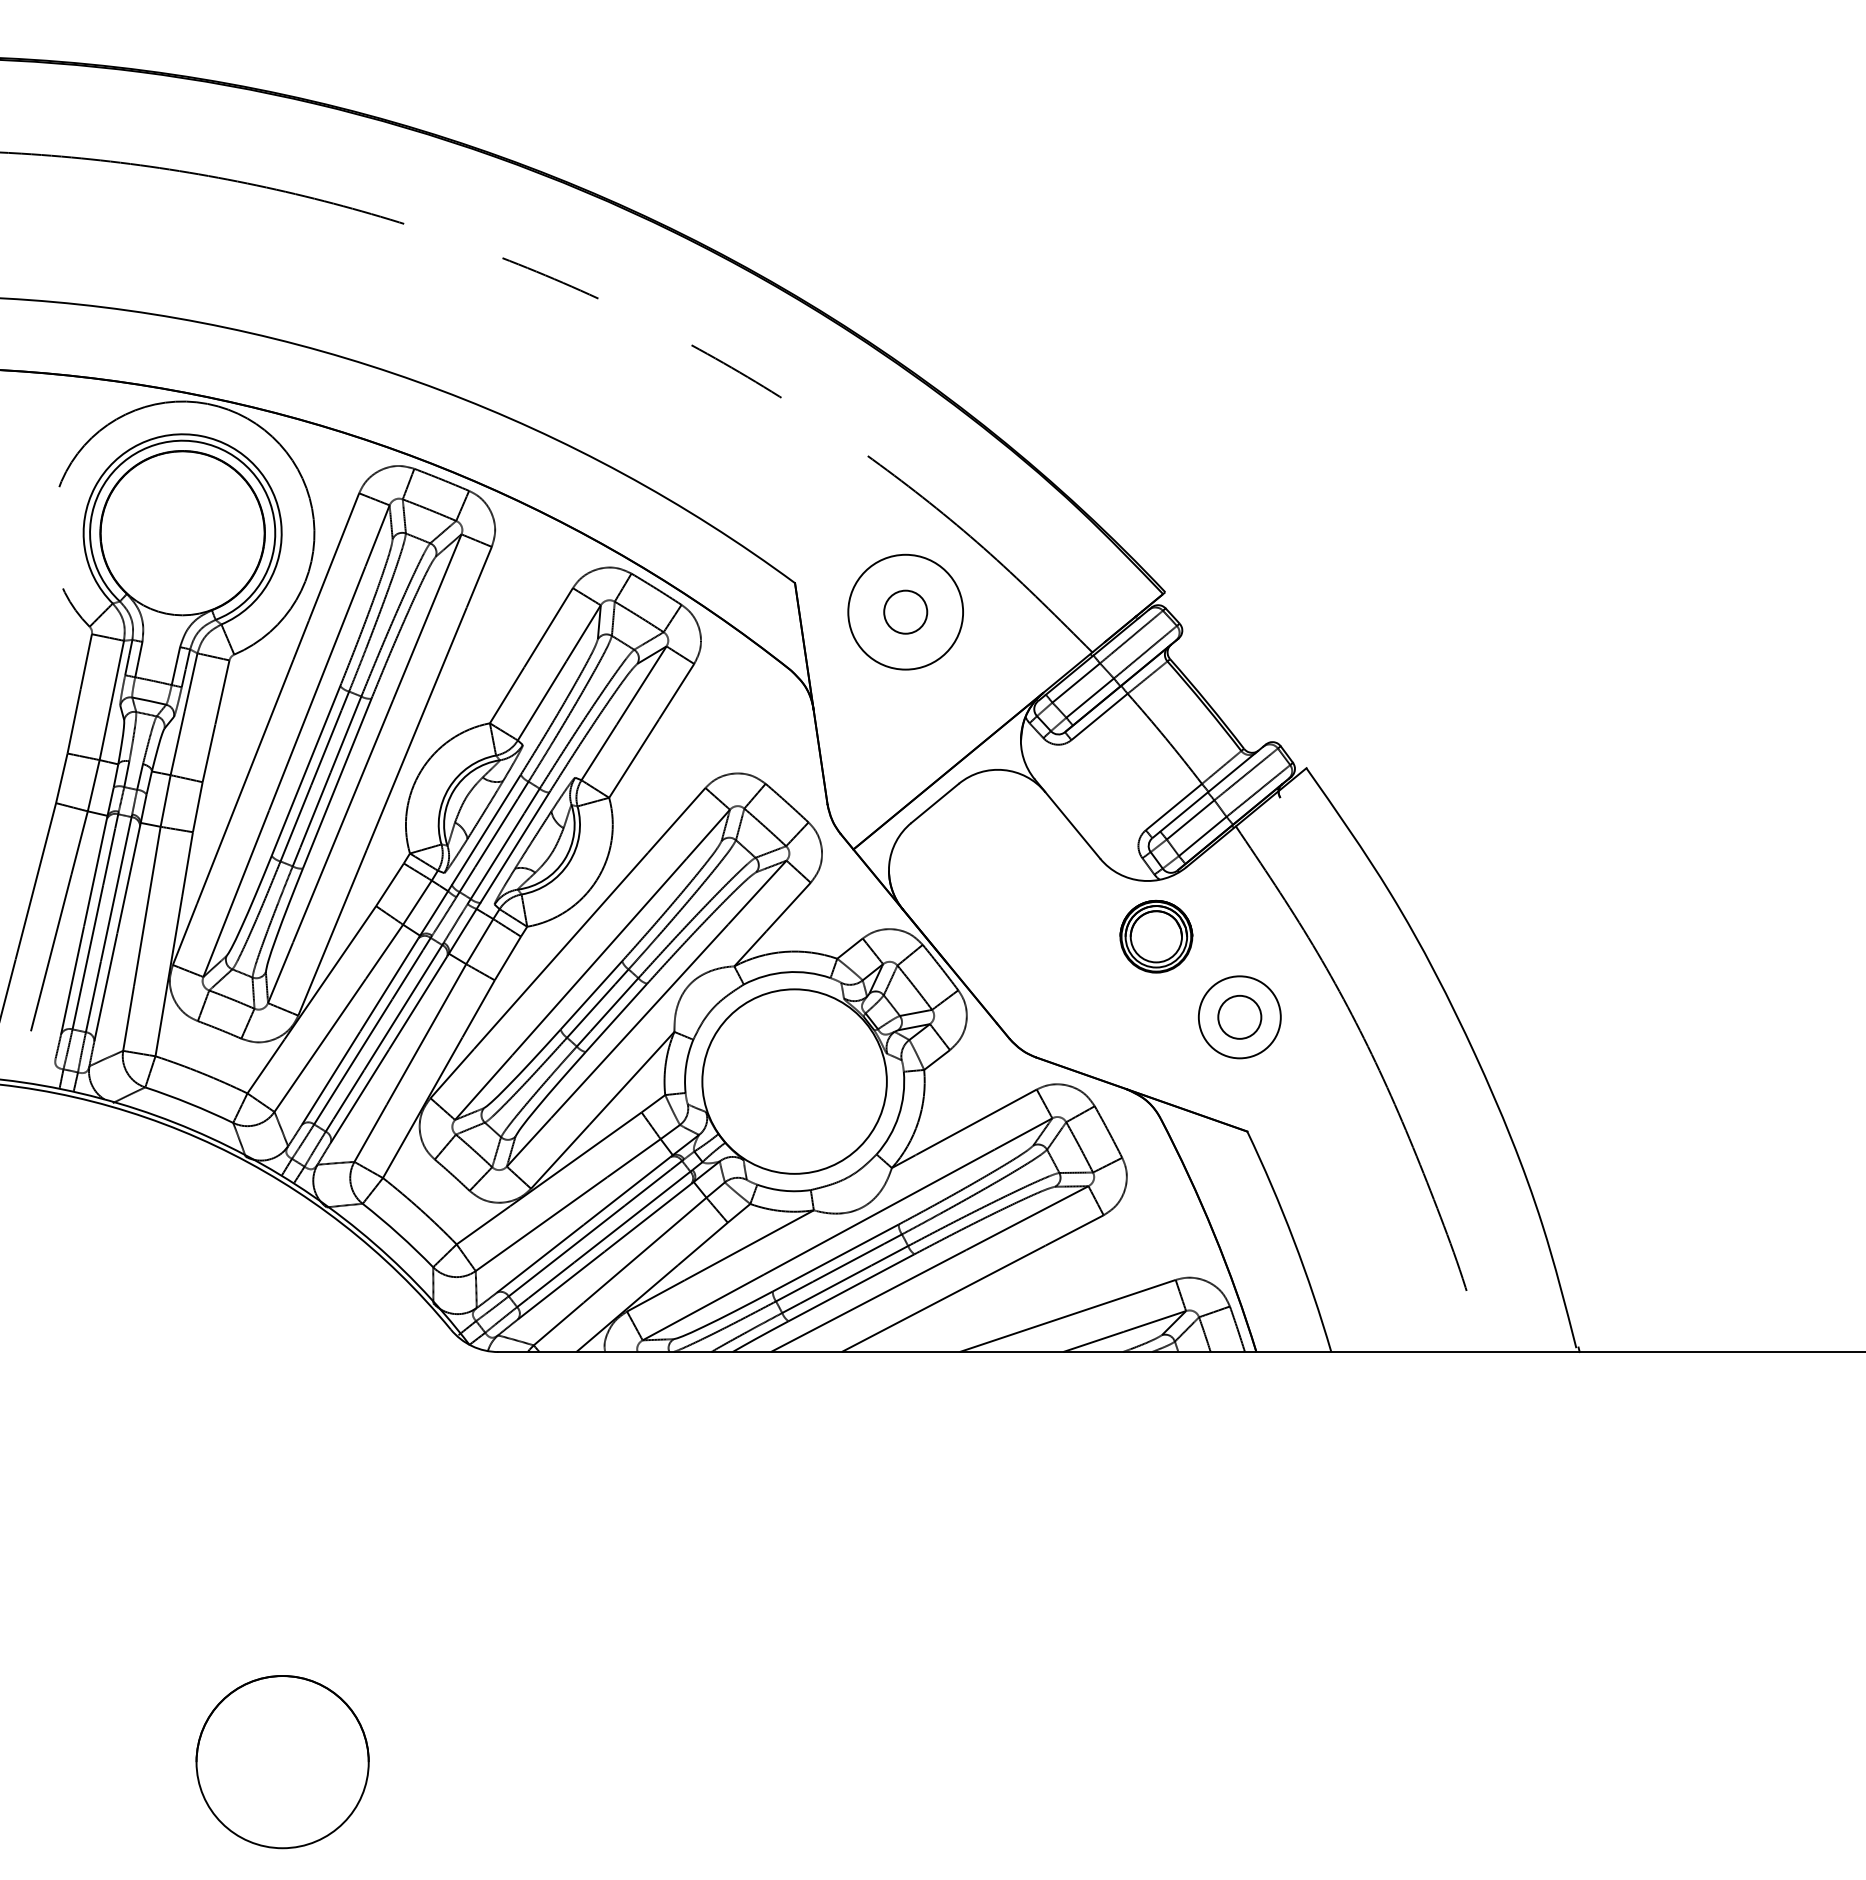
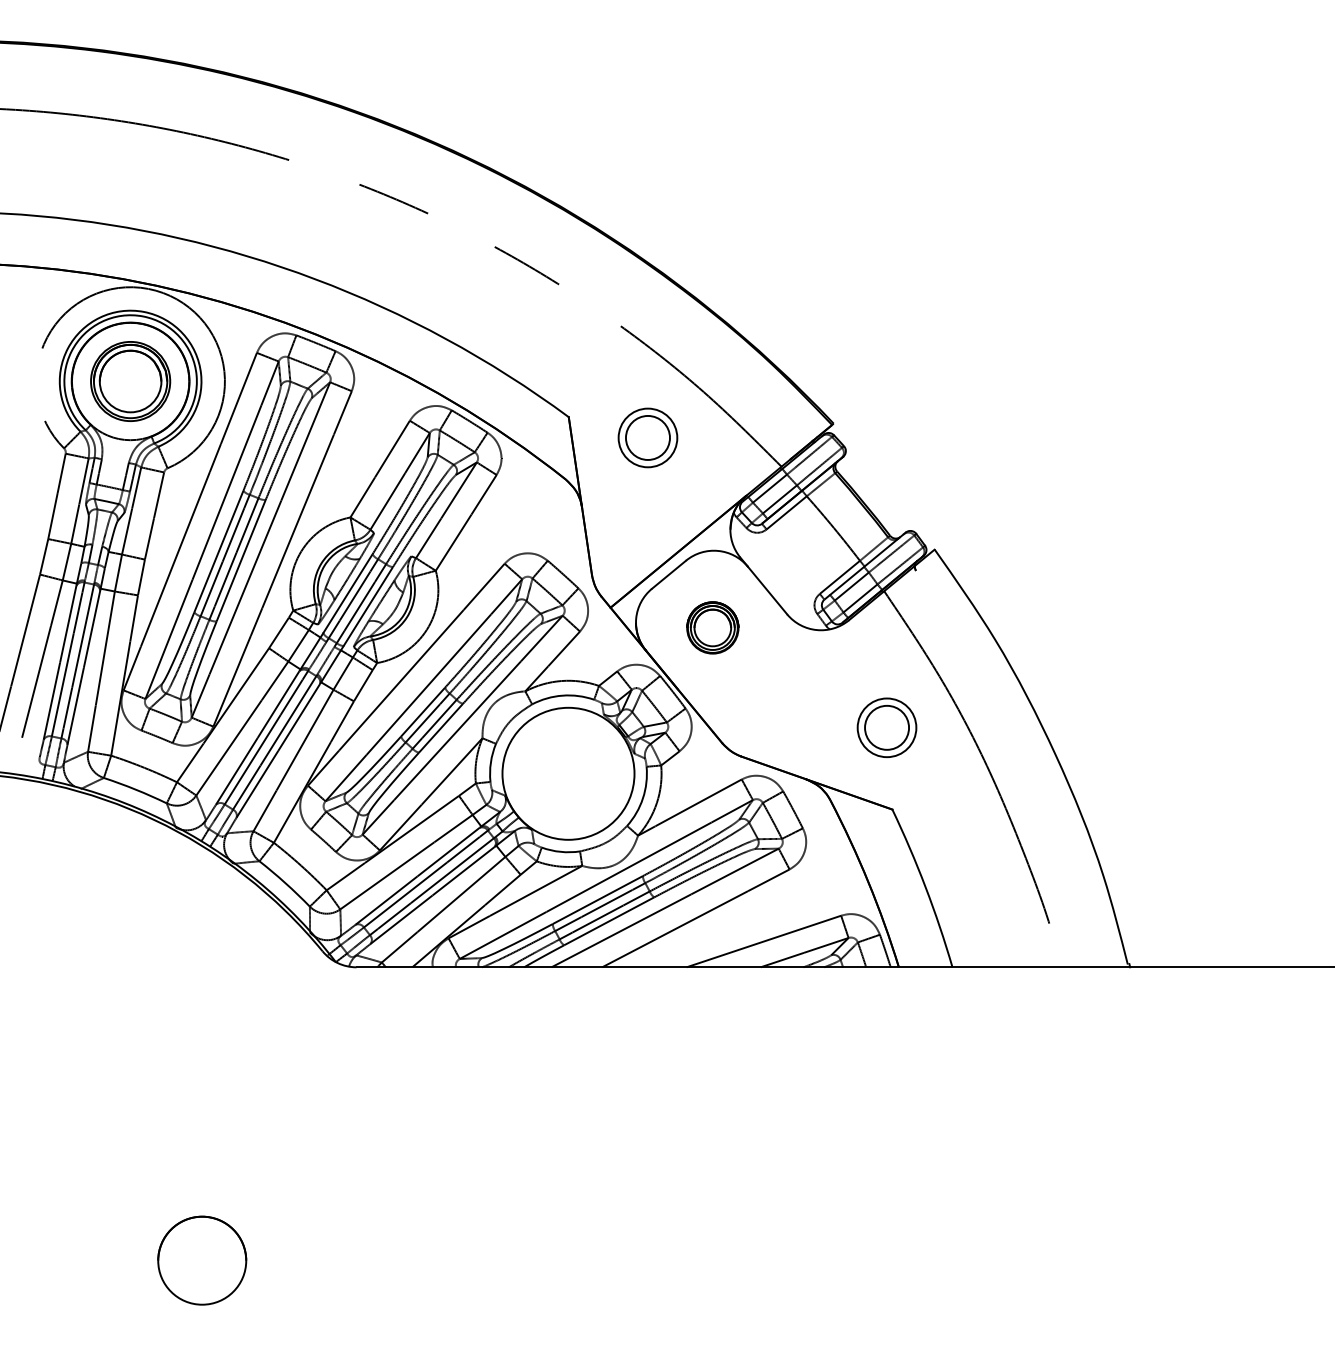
part: (182, 533) -> (130, 381), added
circle: (905, 611) -> (647, 437), size x1.43
circle: (905, 612) -> (647, 438), size x0.71
part: (1156, 936) -> (712, 627), moved
circle: (1239, 1017) -> (886, 727), size x1.43
circle: (282, 1761) -> (202, 1260), size x0.71

